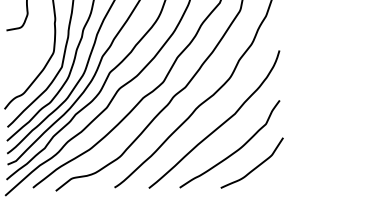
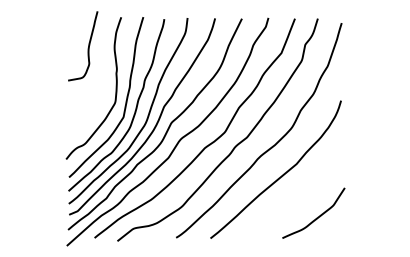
curve: (235, 150) -> (297, 200), removed

